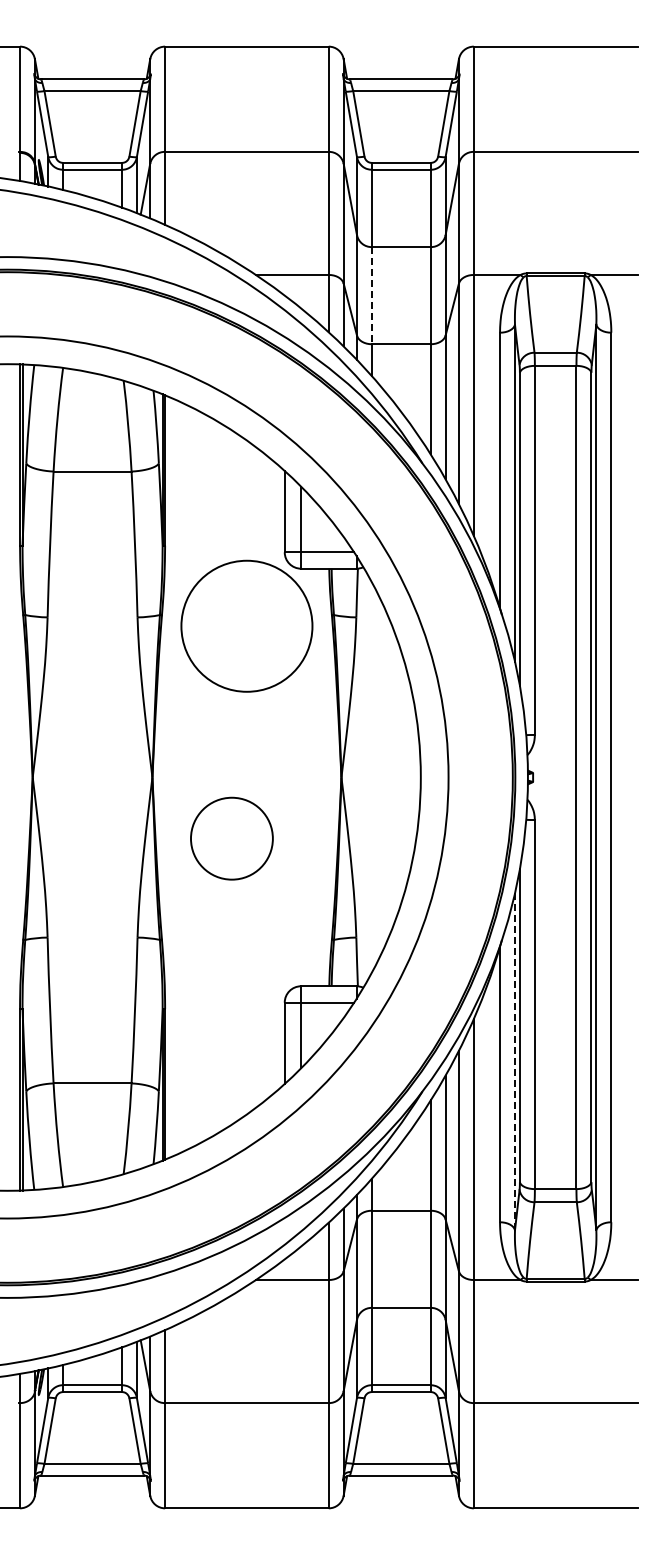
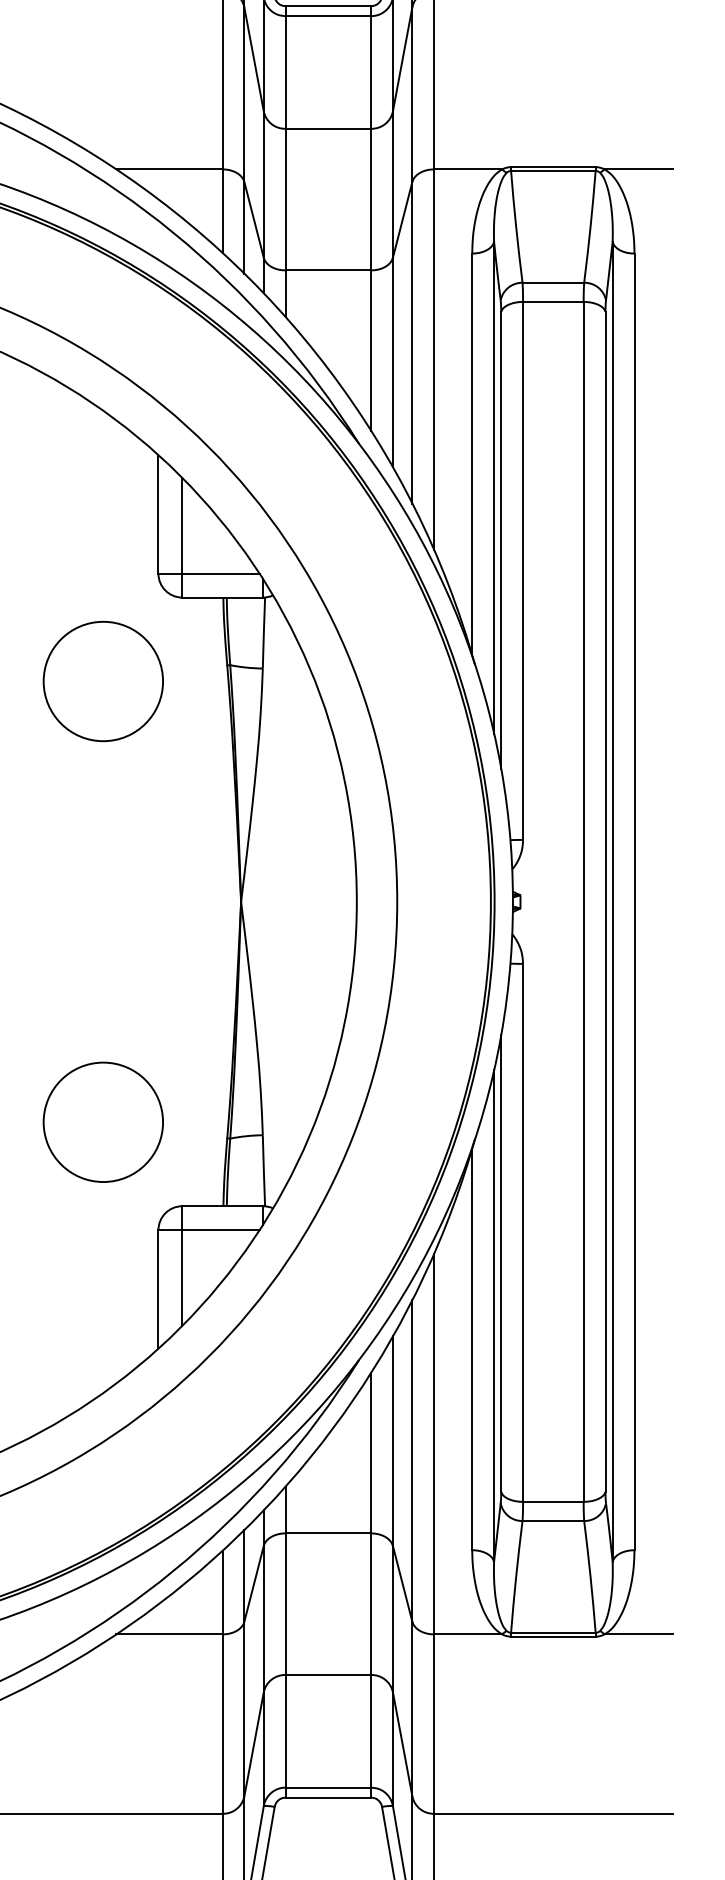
line: (371, 295) -> (284, 199), dashed -> solid
circle: (246, 626) -> (102, 681), size x0.62
circle: (231, 838) -> (102, 1122), moved
line: (514, 1061) -> (493, 1315), dashed -> solid

